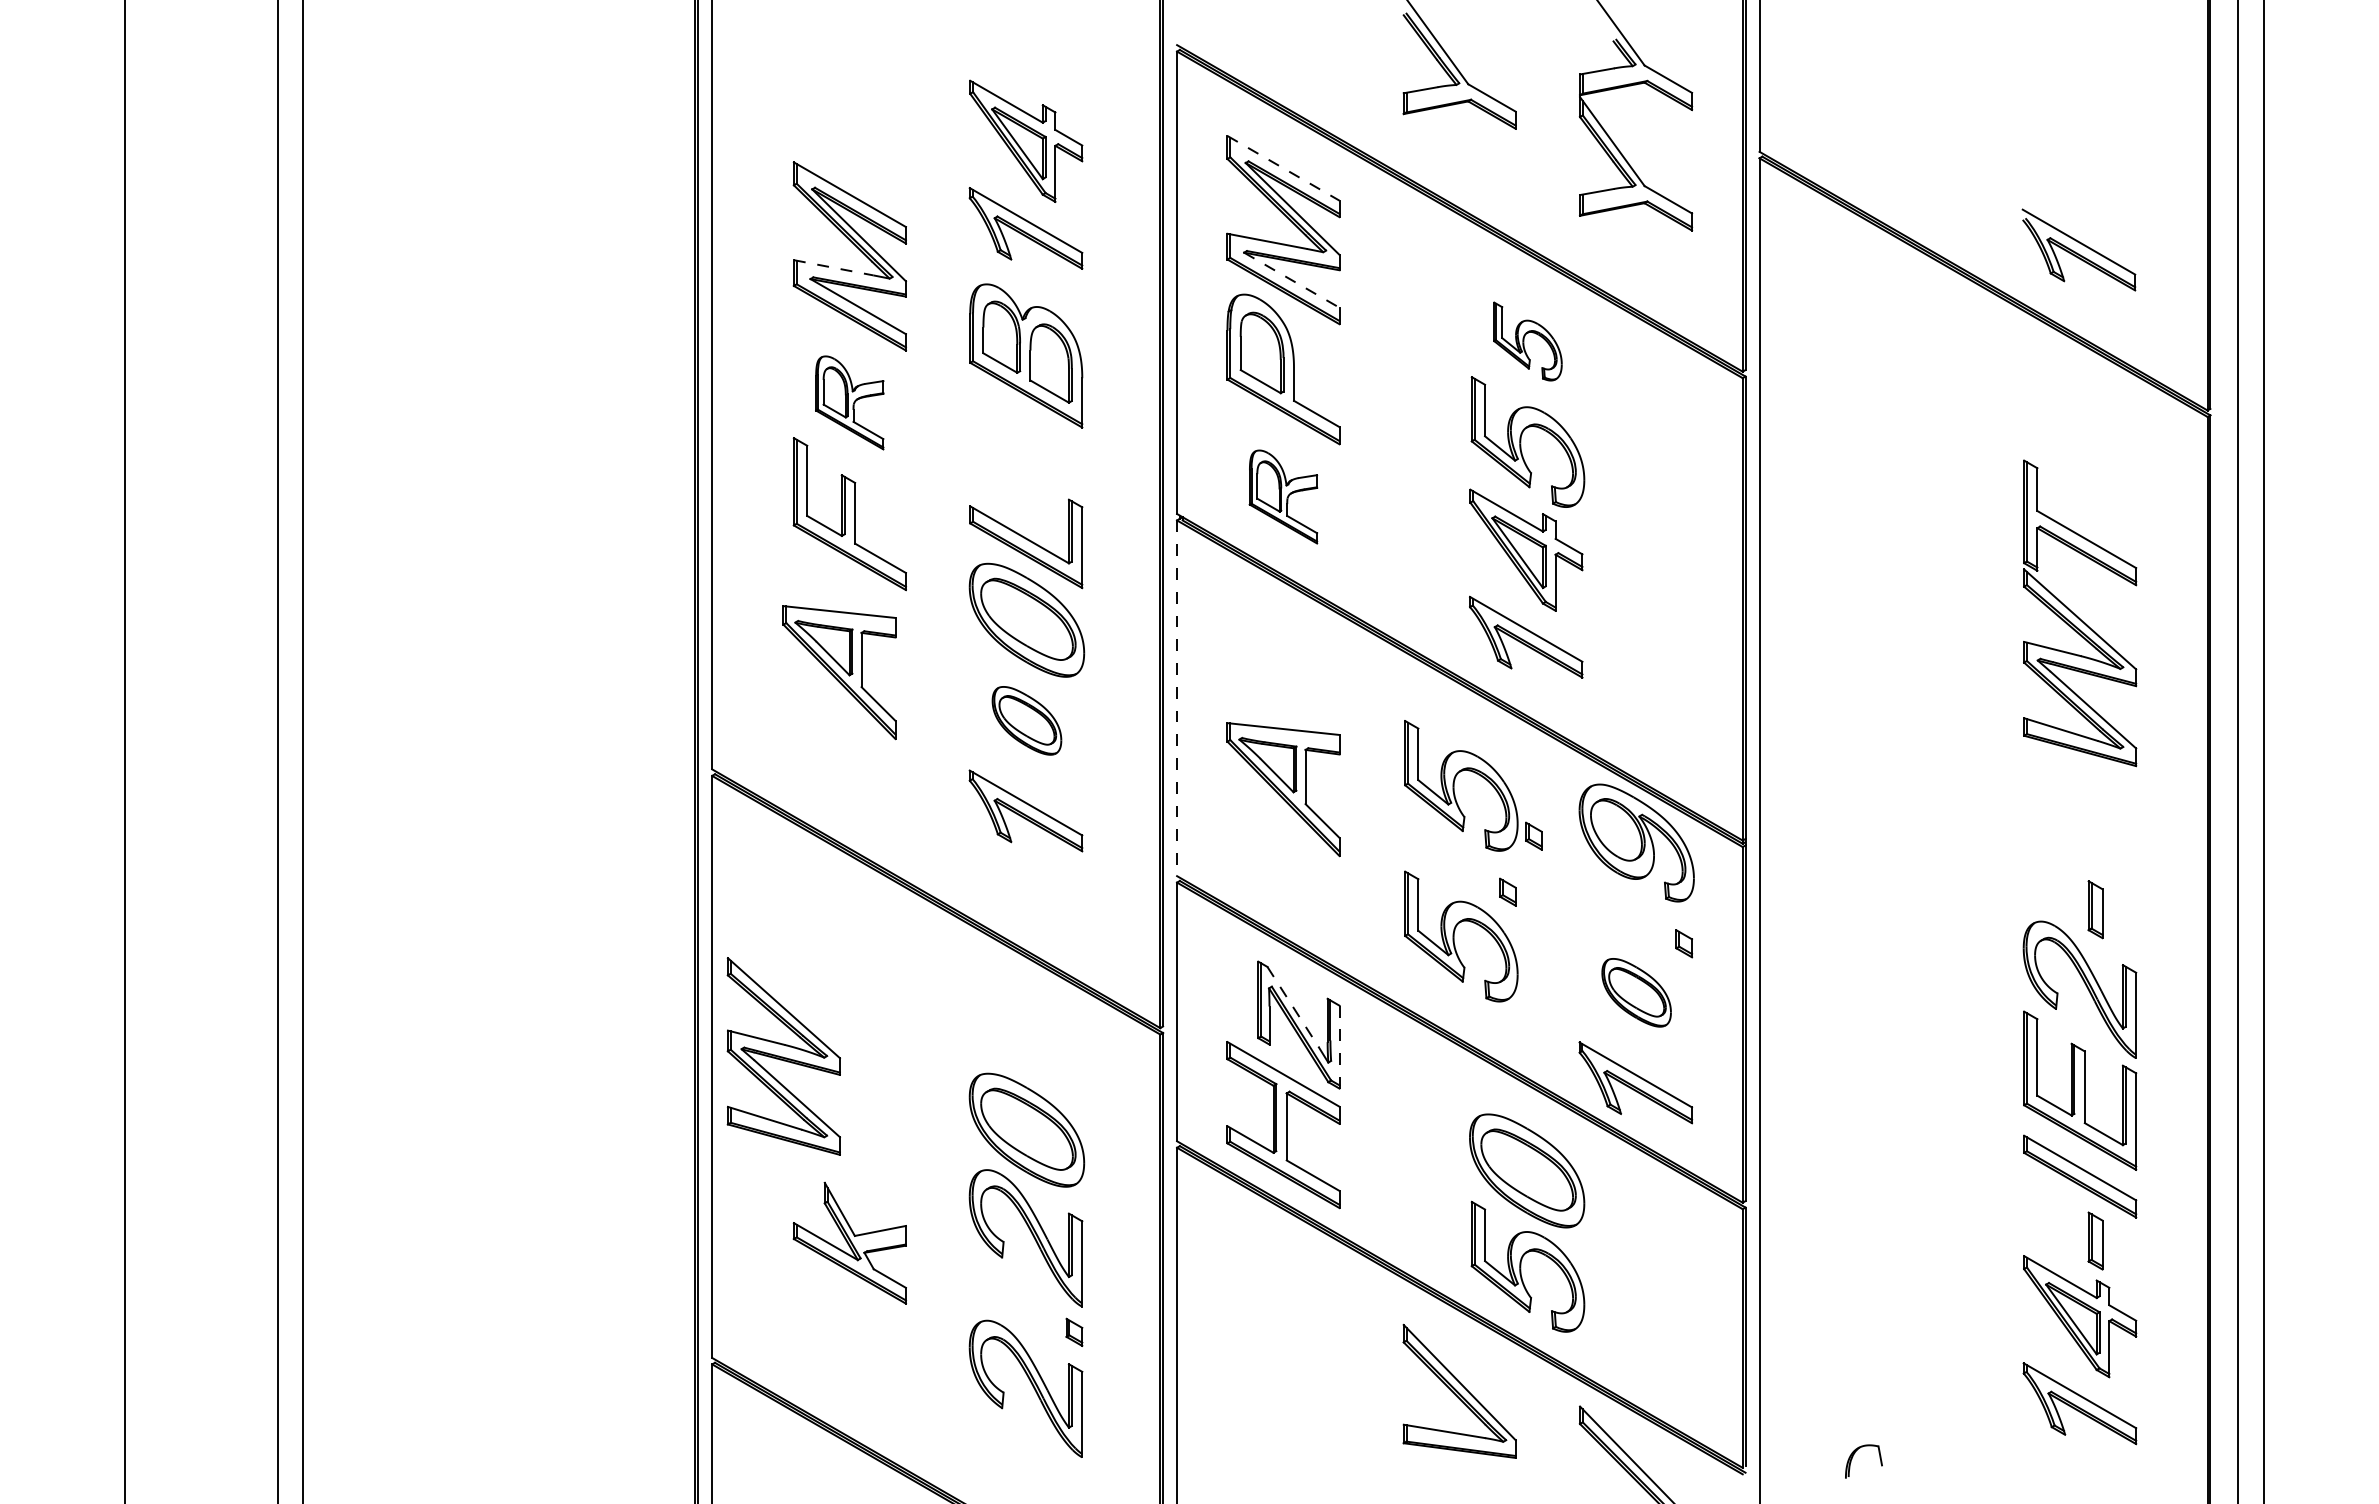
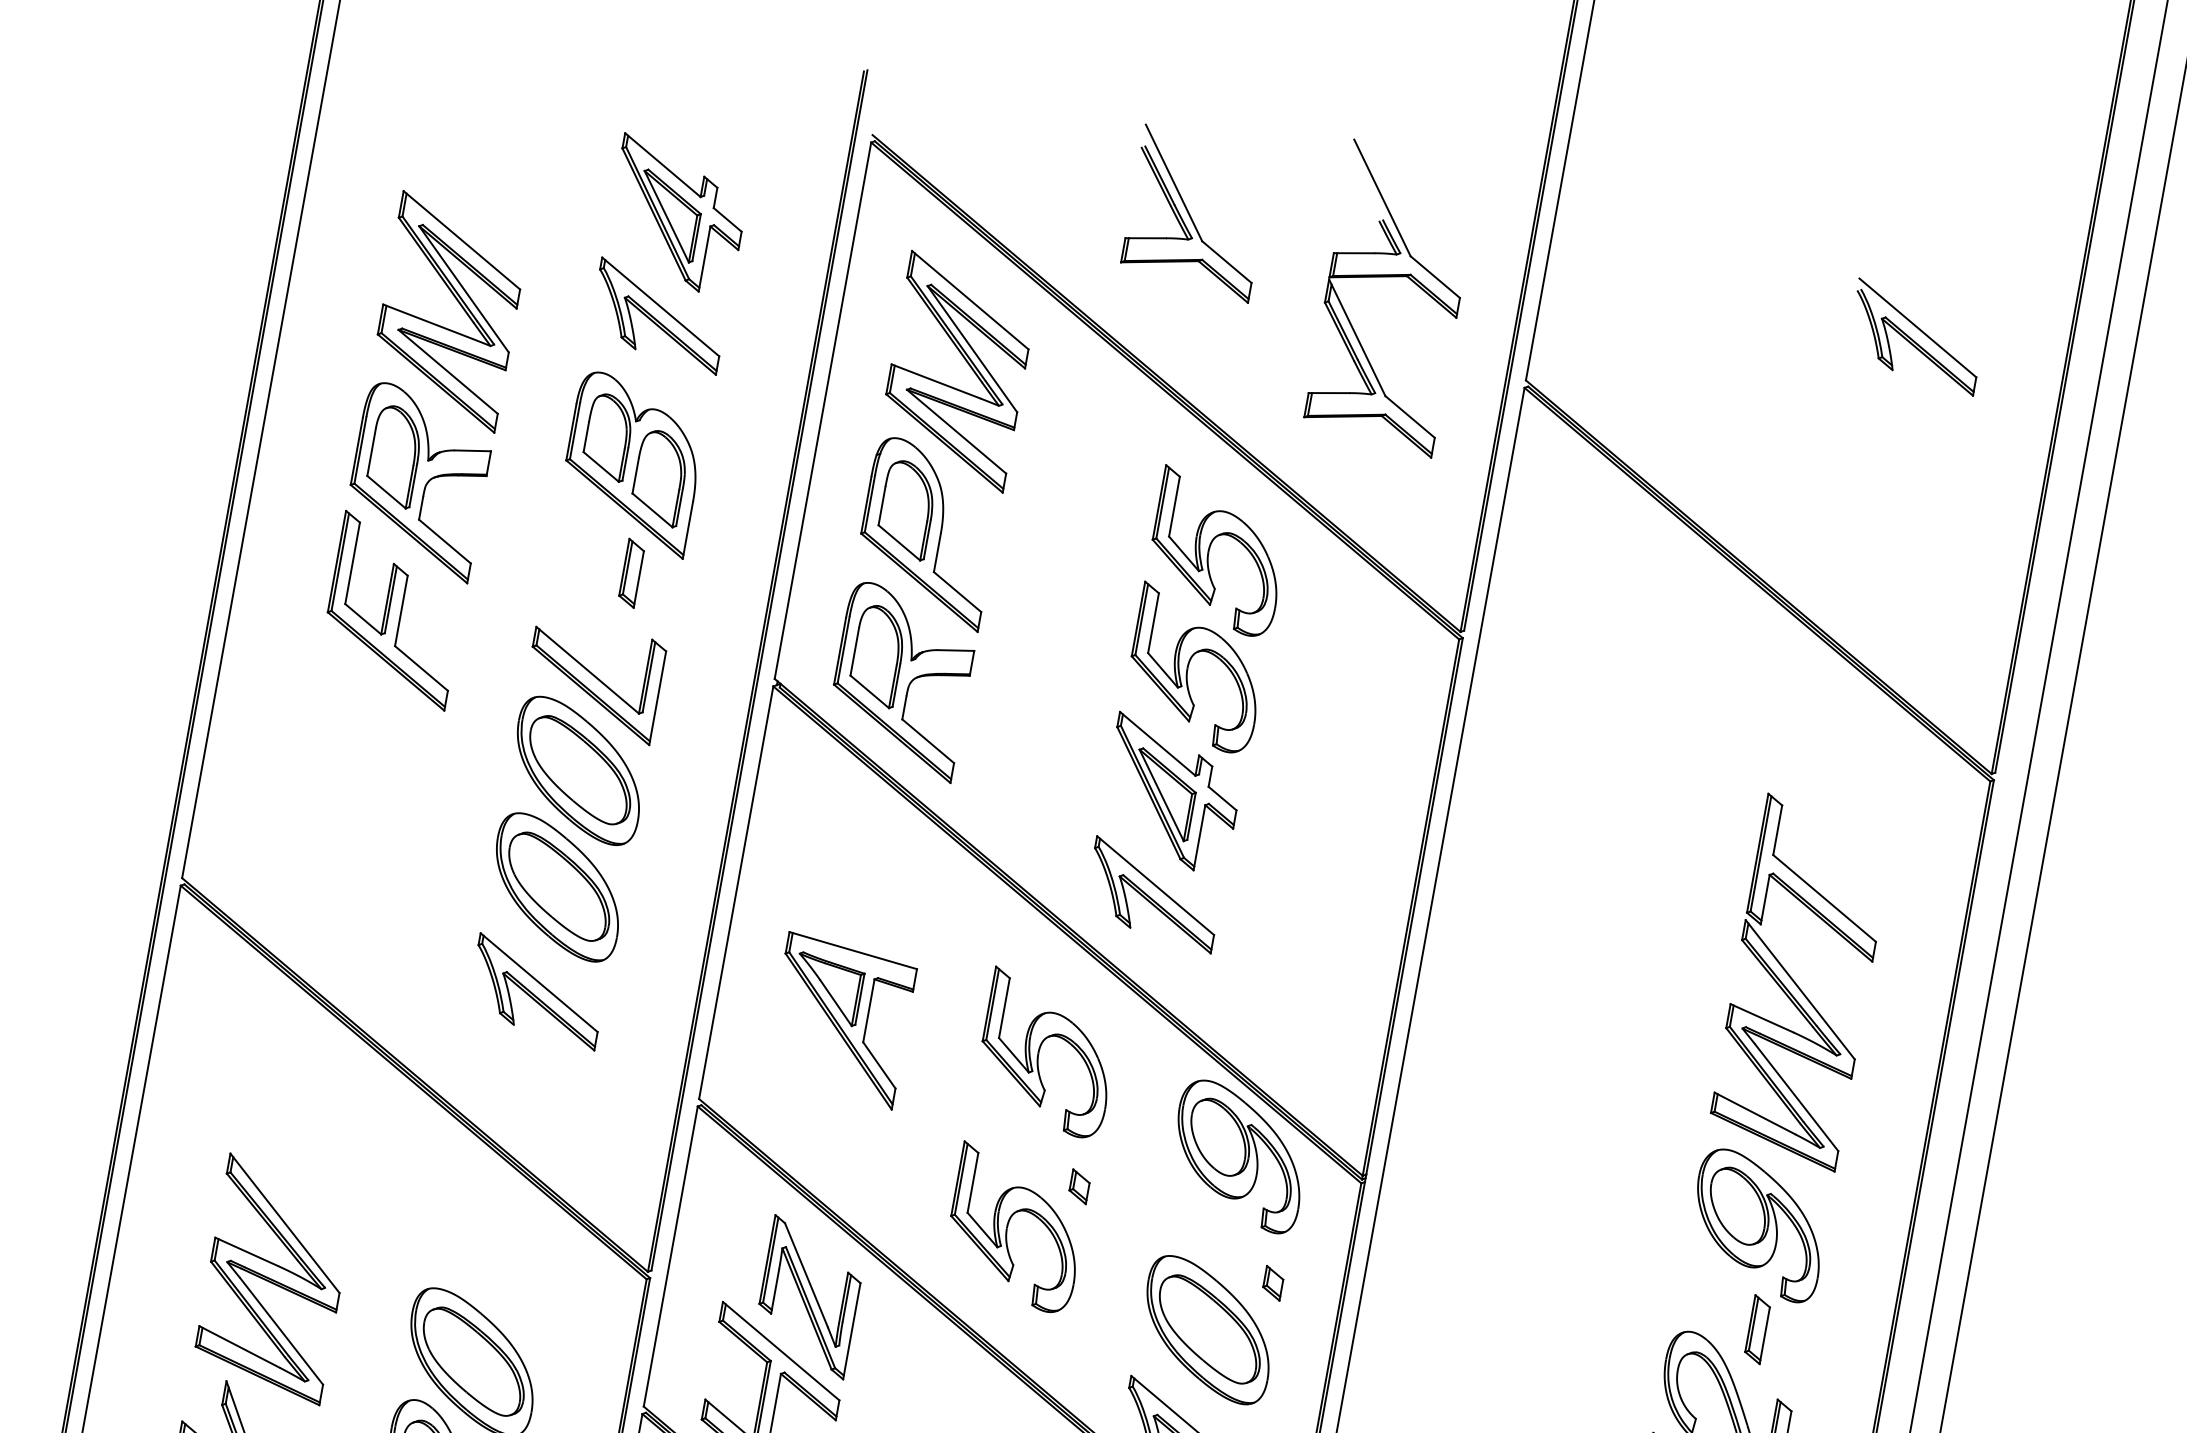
line: (1283, 168) -> (970, 300), dashed -> solid
part: (2078, 249) -> (1915, 336), moved
line: (834, 267) -> (428, 321), dashed -> solid
line: (1292, 280) -> (957, 432), dashed -> solid
part: (1527, 341) -> (1217, 551), size x1.67
part: (849, 402) -> (417, 481), size x1.67
part: (1041, 446) -> (631, 572), added
part: (1283, 496) -> (901, 680), size x1.67
part: (839, 672) -> (350, 792), removed
line: (1177, 698) -> (736, 893), dashed -> solid
part: (1026, 720) -> (556, 887), size x1.67
part: (2080, 822) -> (1758, 1225), added
part: (1533, 835) -> (1121, 1126), removed
part: (1636, 992) -> (1207, 1329), size x1.67
line: (1293, 1007) -> (806, 1275), dashed -> solid
line: (1339, 1047) -> (851, 1331), dashed -> solid
part: (783, 1056) -> (274, 1279), moved

